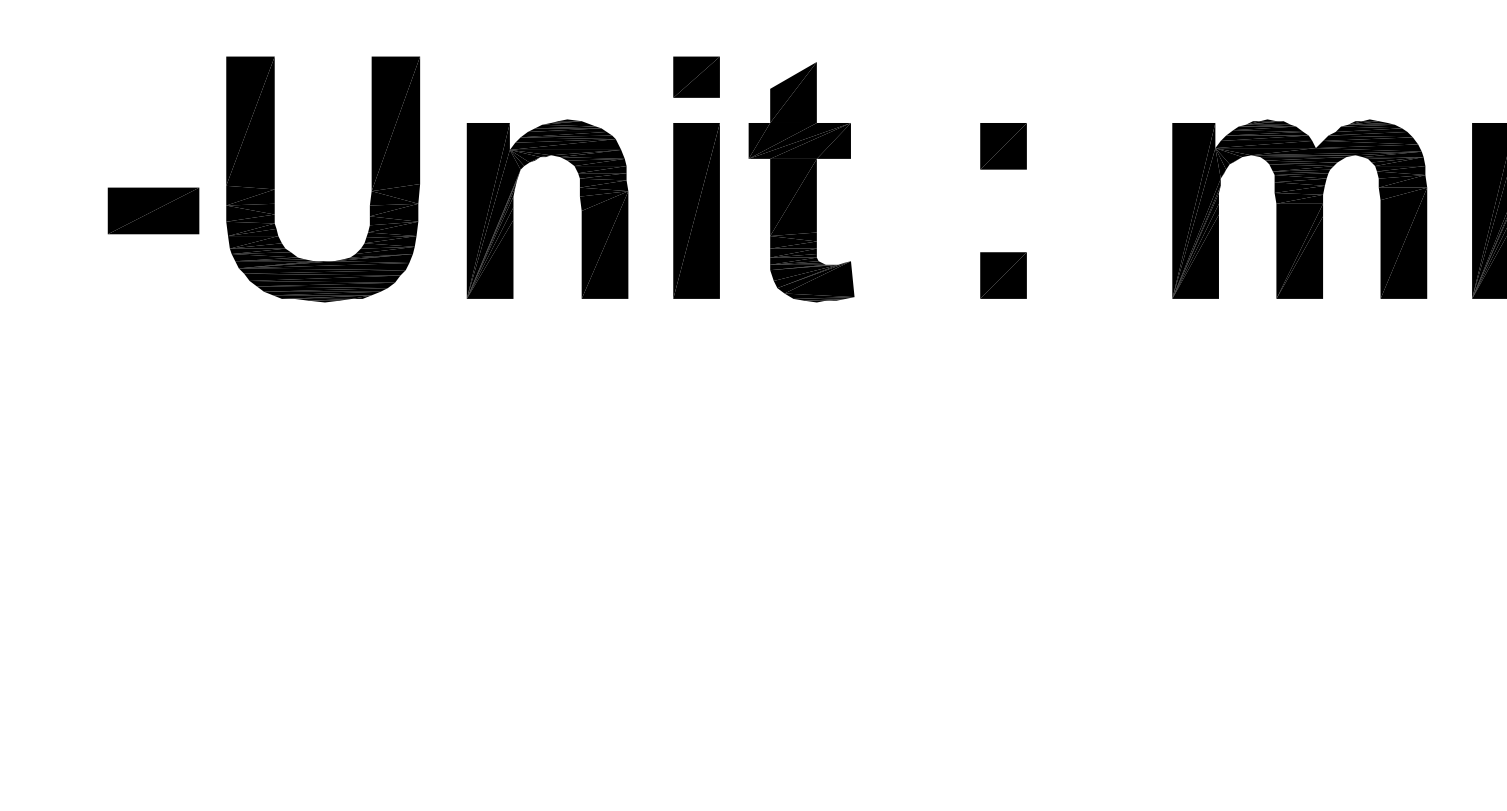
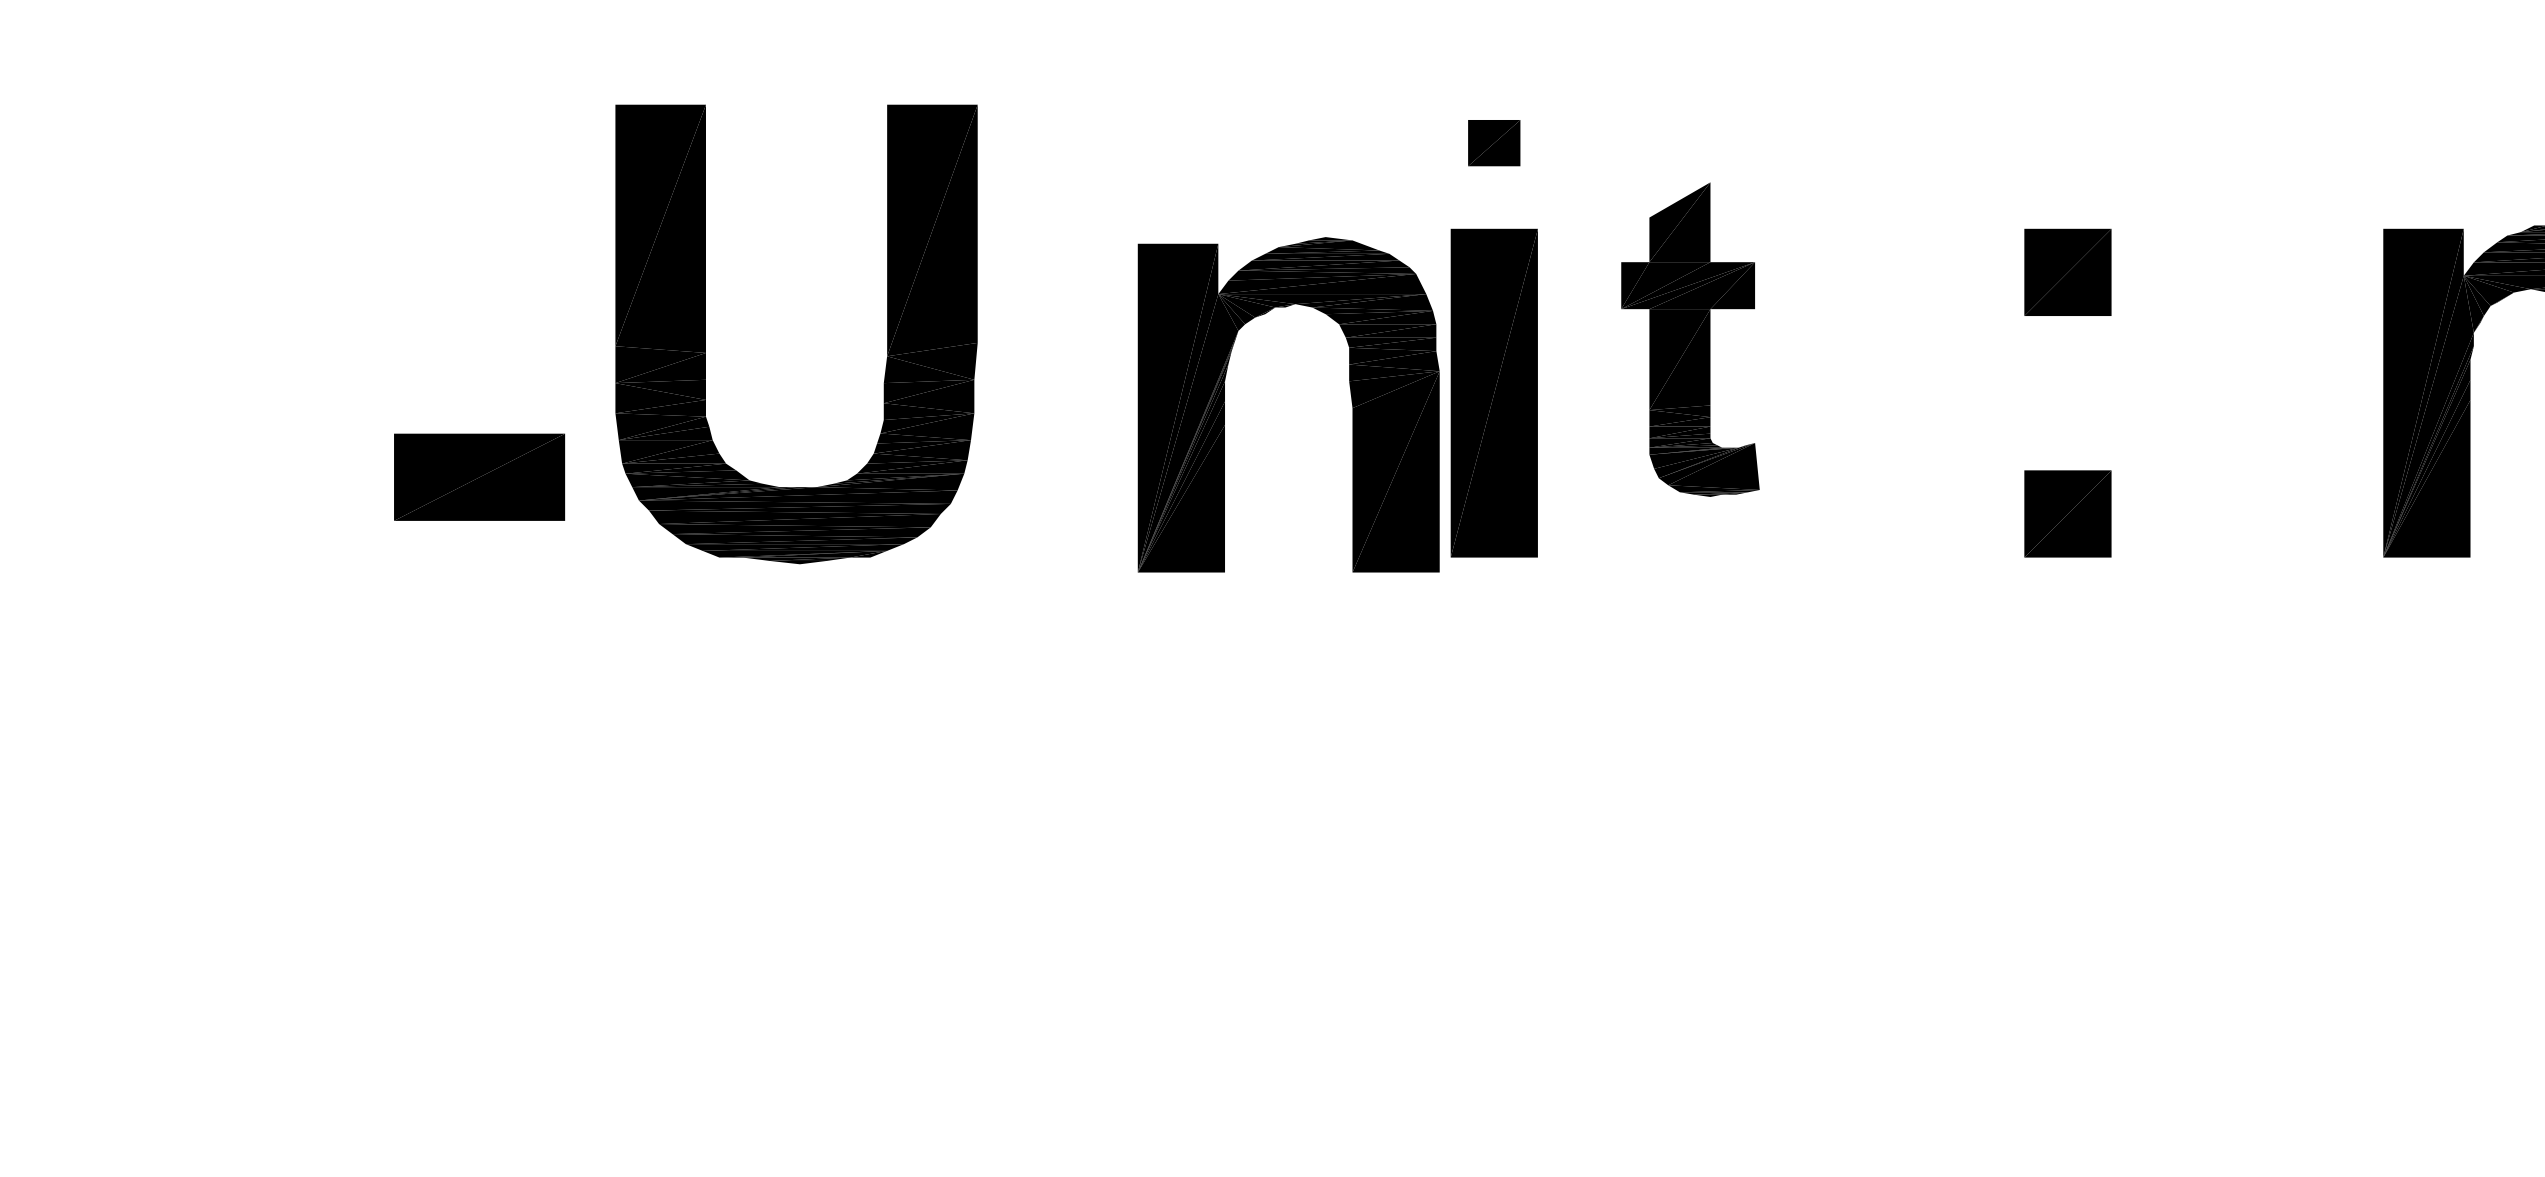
part: (696, 76) -> (1494, 141), size x0.6
part: (801, 182) -> (1690, 340), size x0.7
part: (580, 203) -> (1350, 394), moved
part: (153, 210) -> (479, 476), moved

